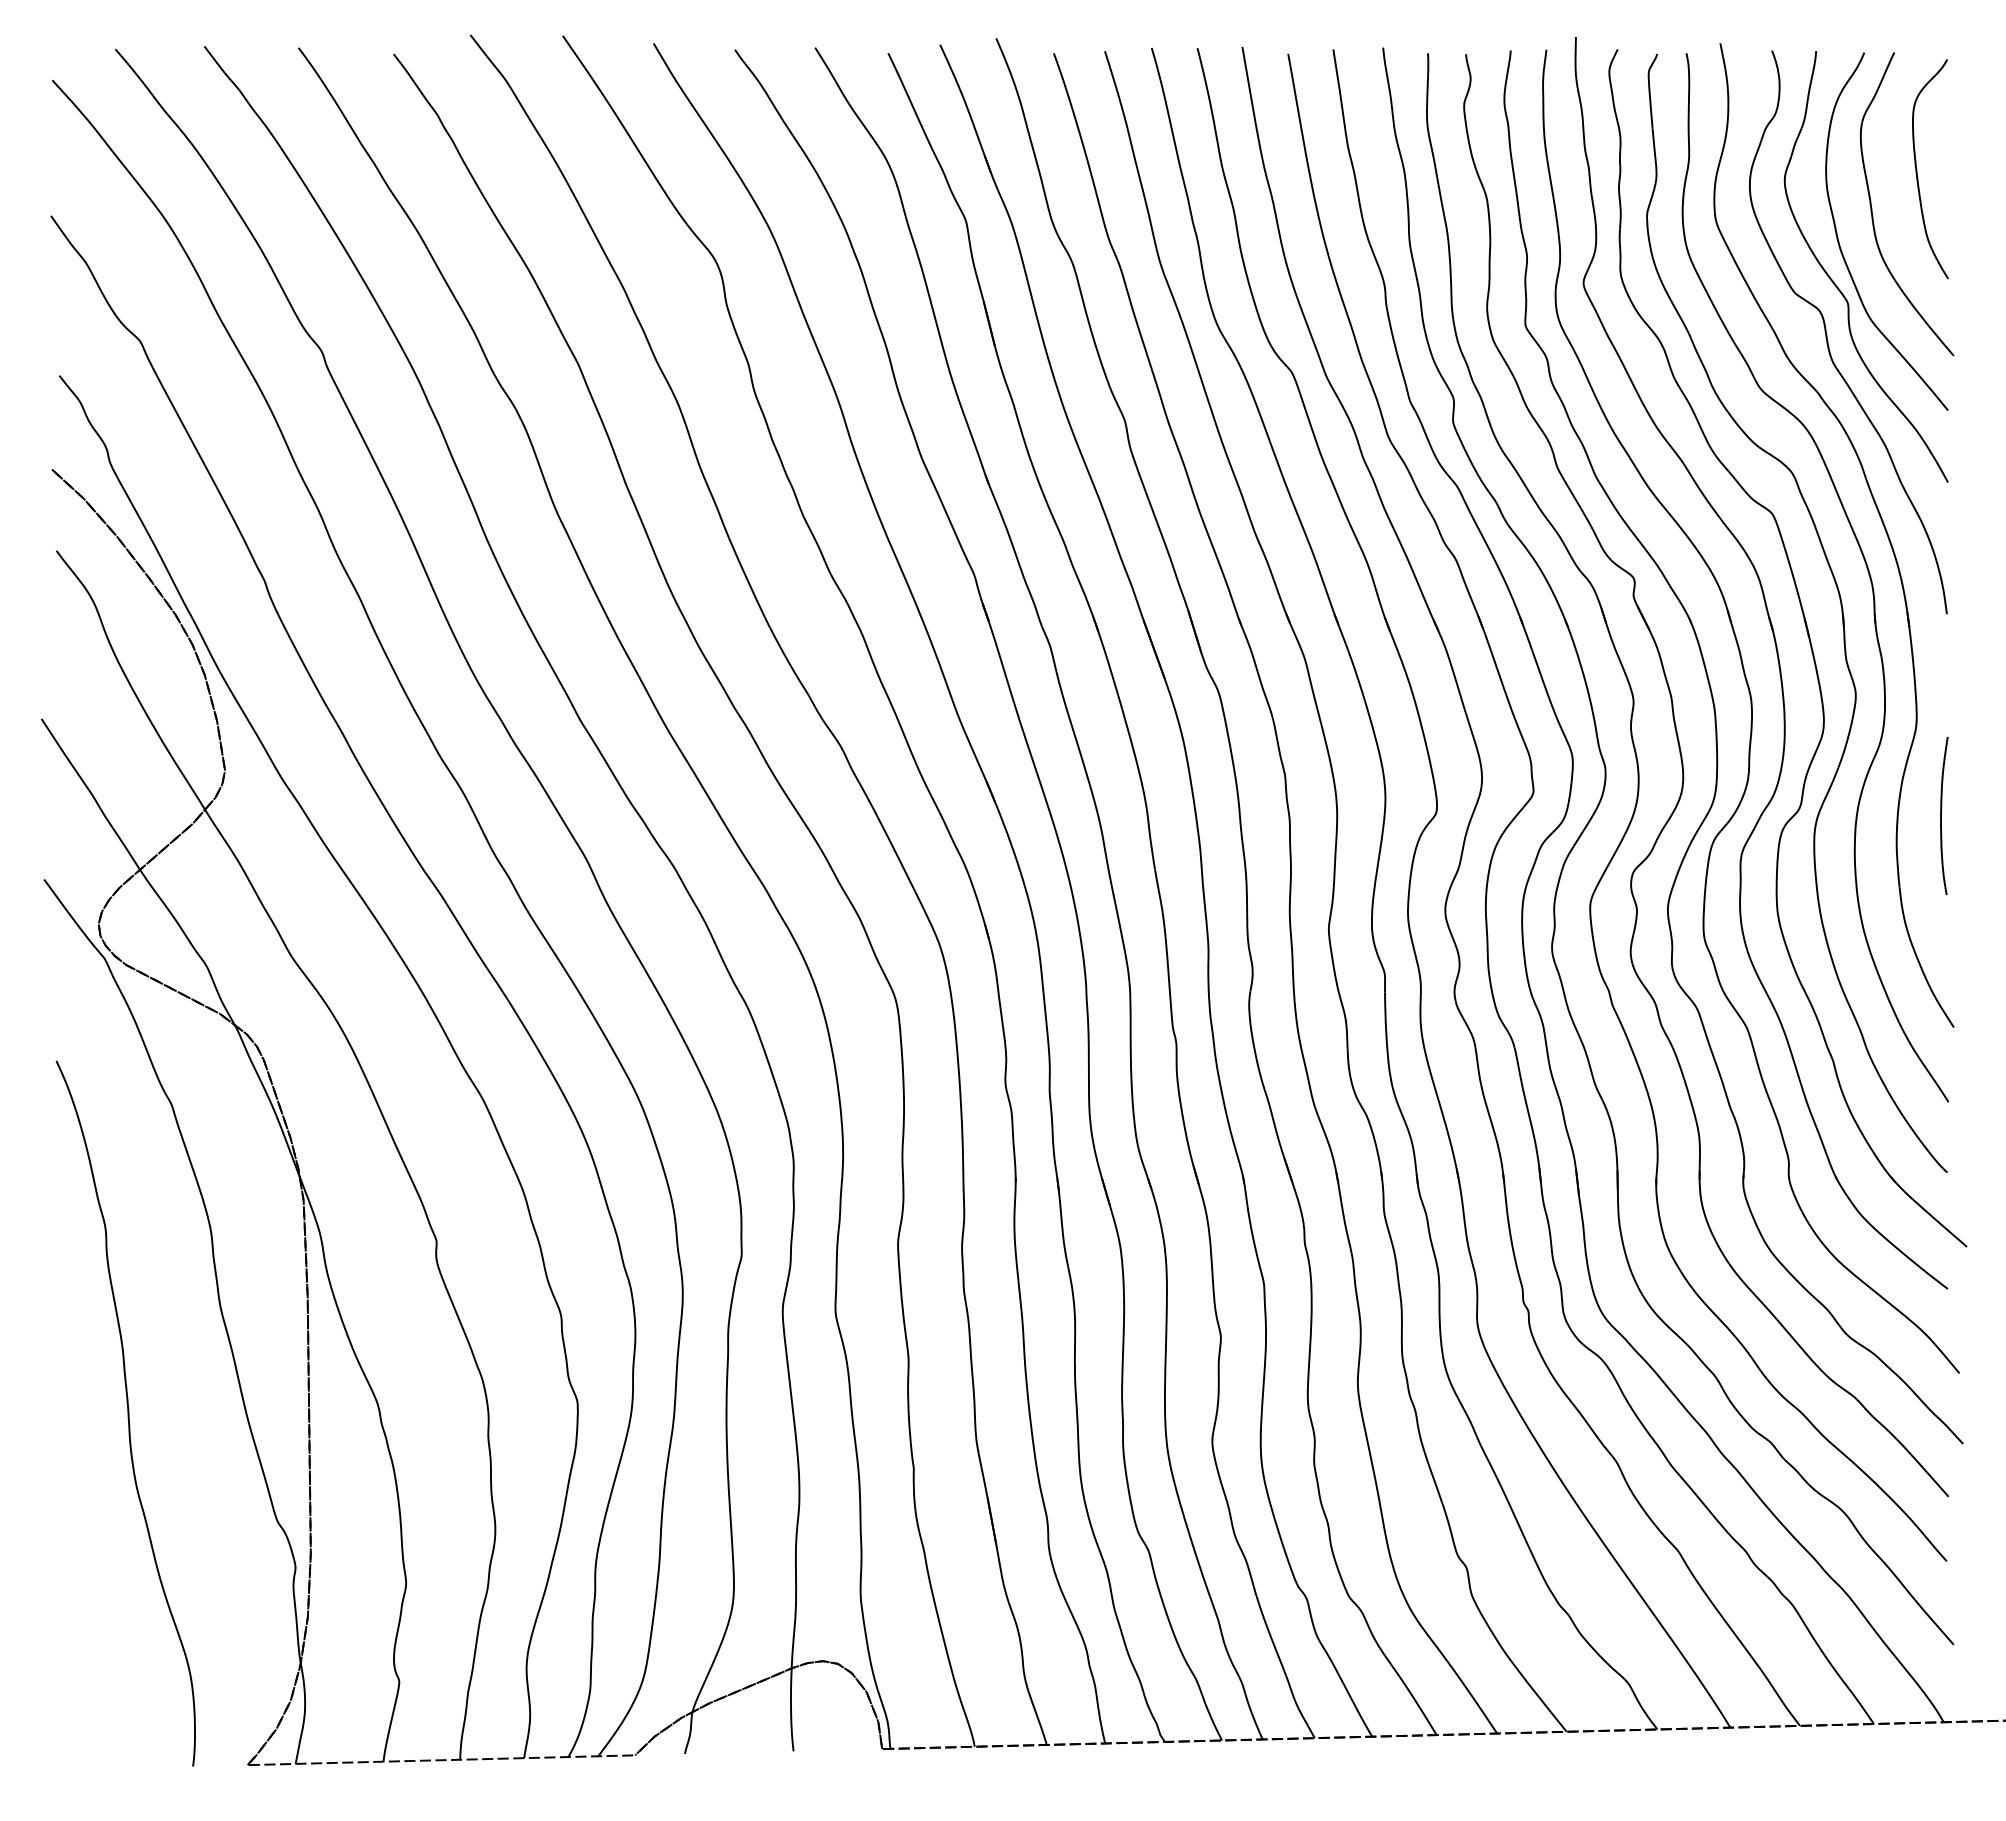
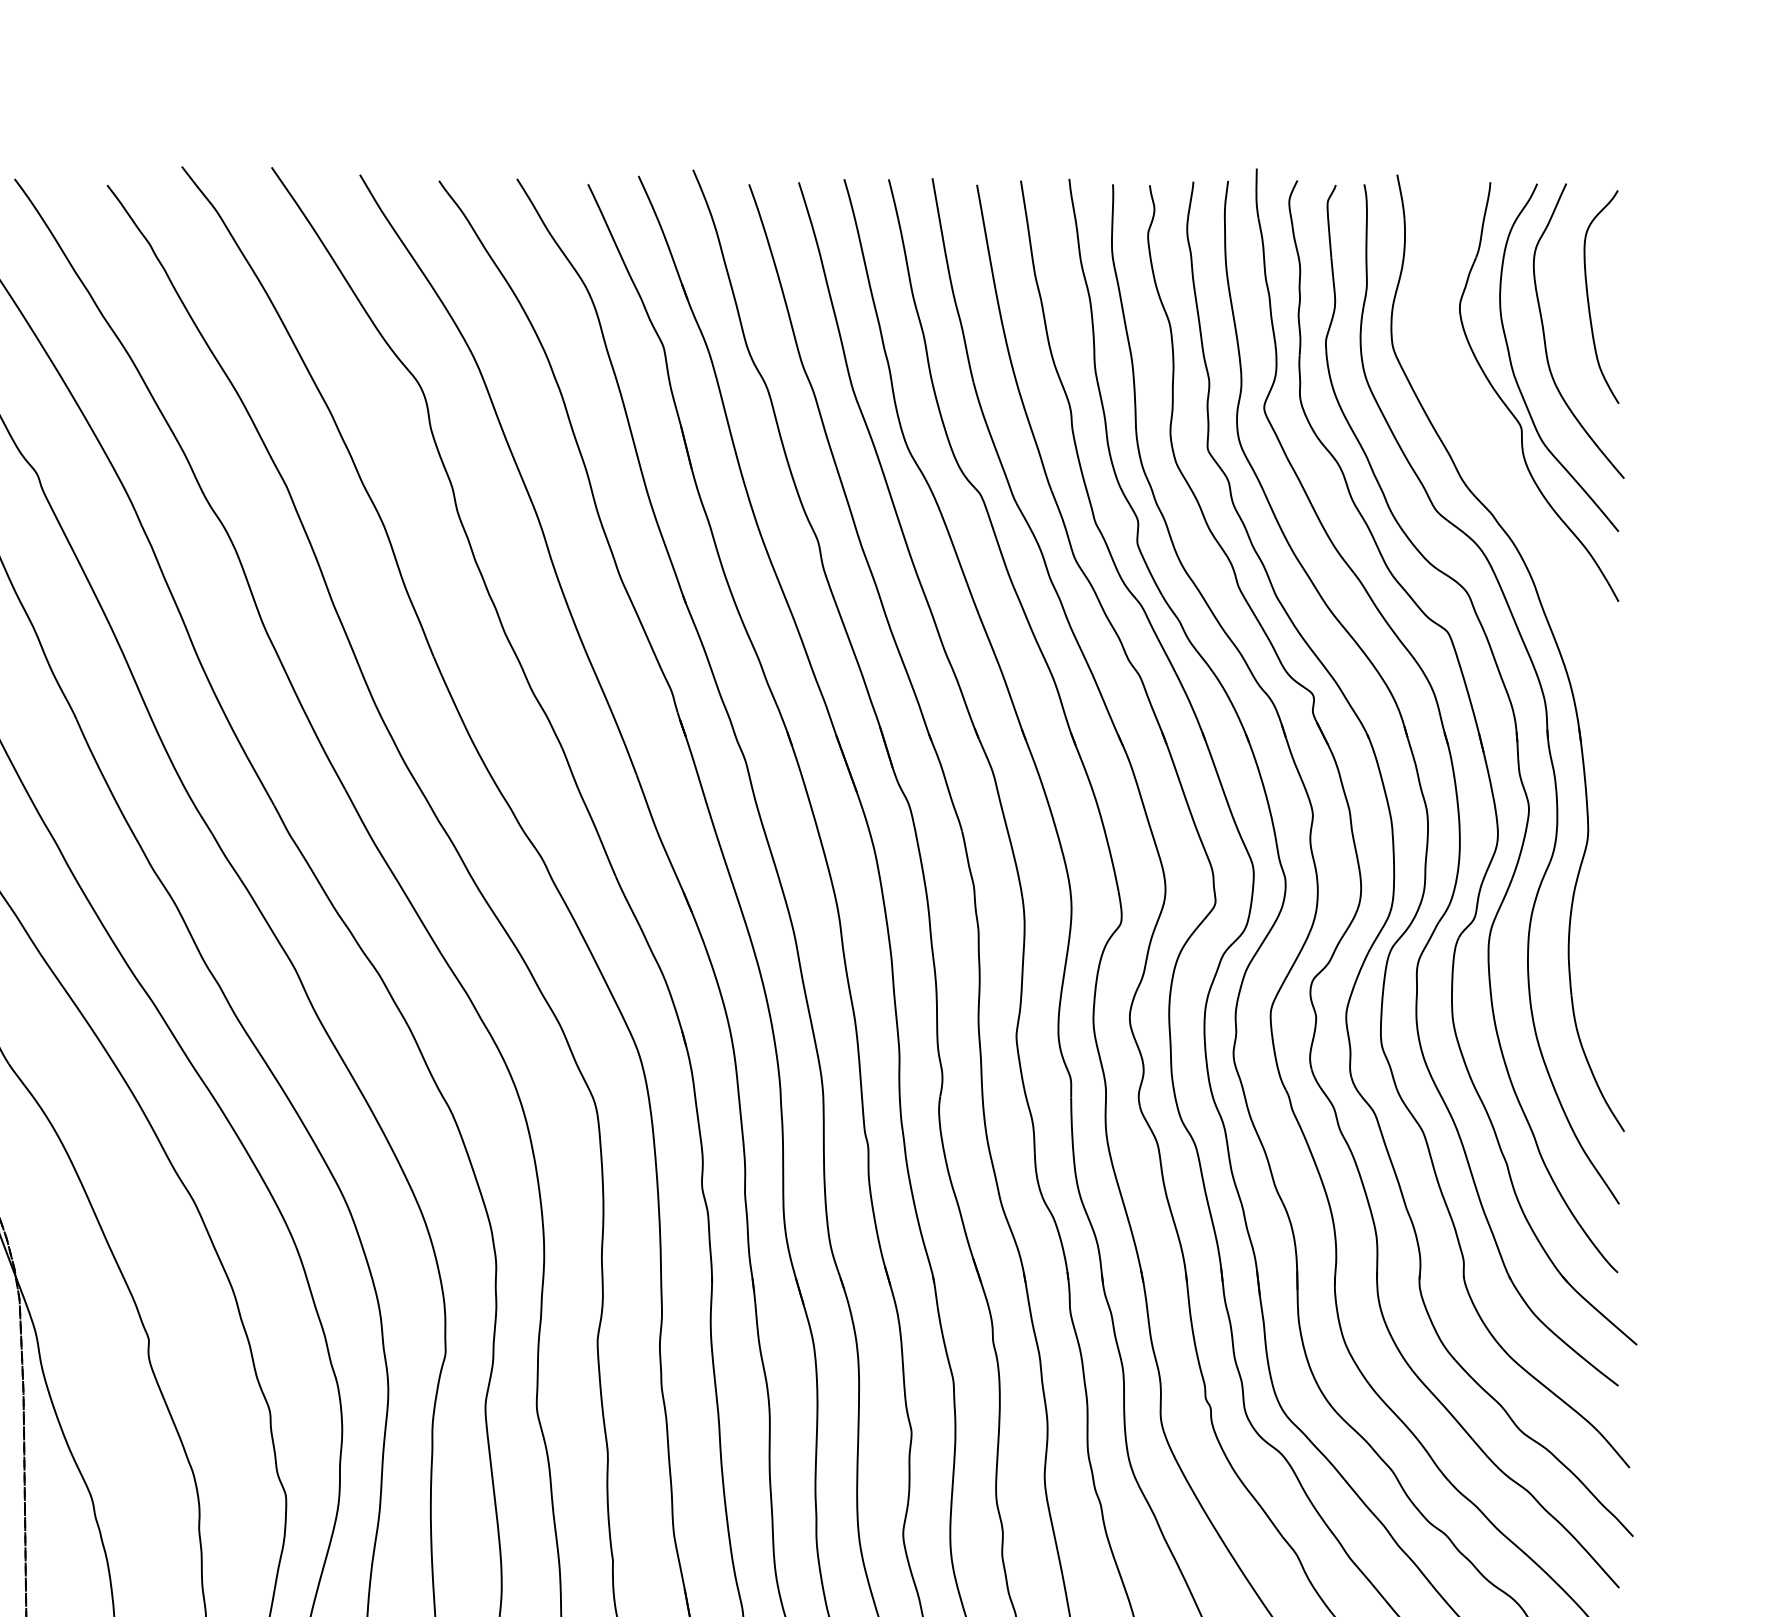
part: (1827, 334) -> (1501, 457), removed
curve: (1941, 815) -> (1612, 925), removed

